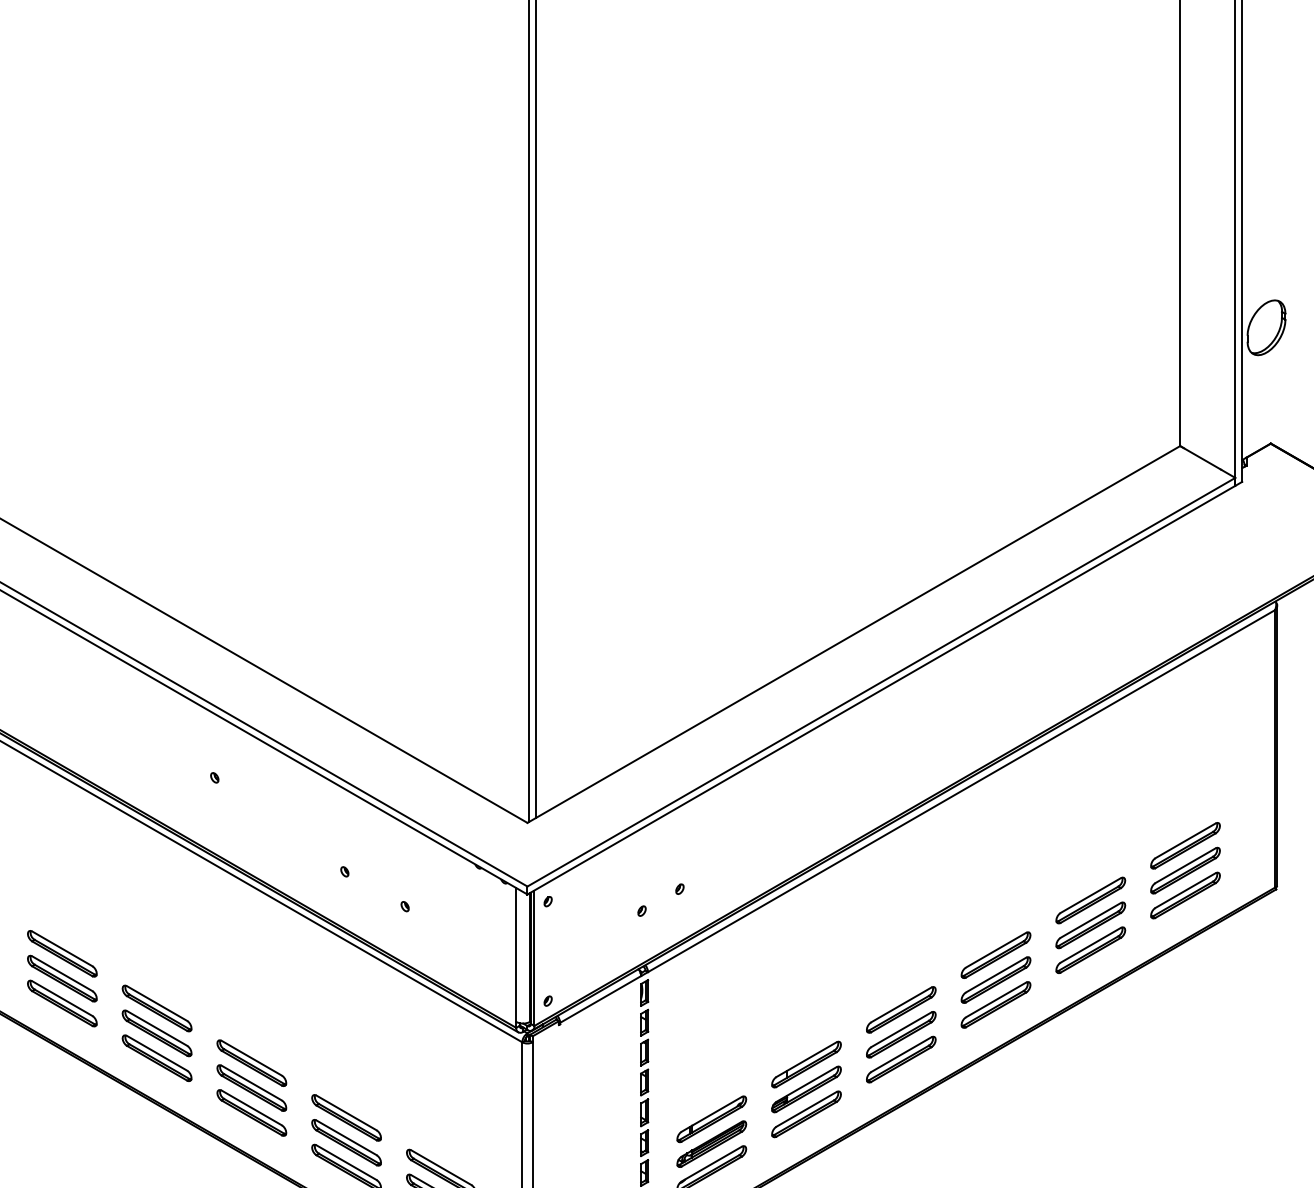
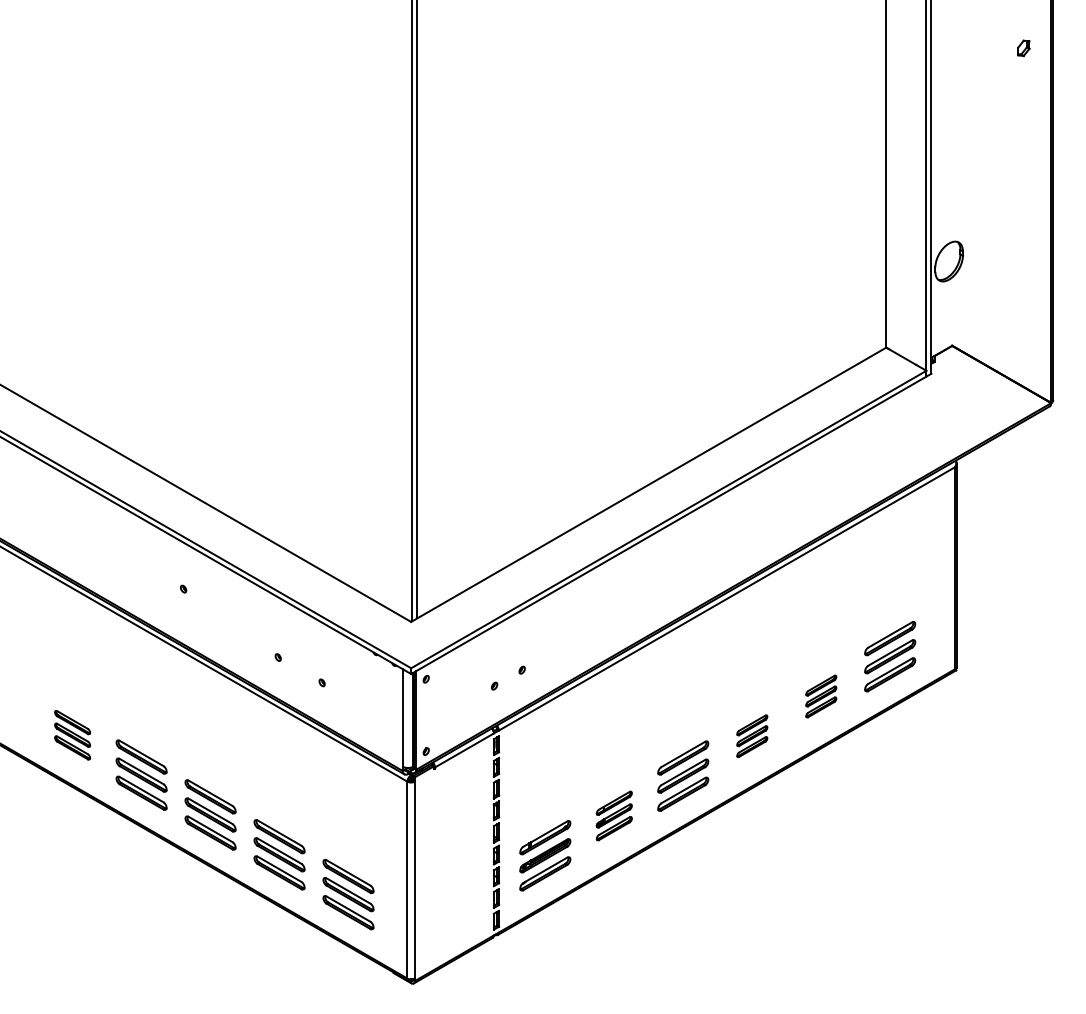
part: (1091, 925) -> (821, 696), size x0.6
part: (62, 977) -> (72, 734), size x0.7
part: (996, 978) -> (752, 735), size x0.6
part: (806, 1088) -> (614, 815), size x0.7

